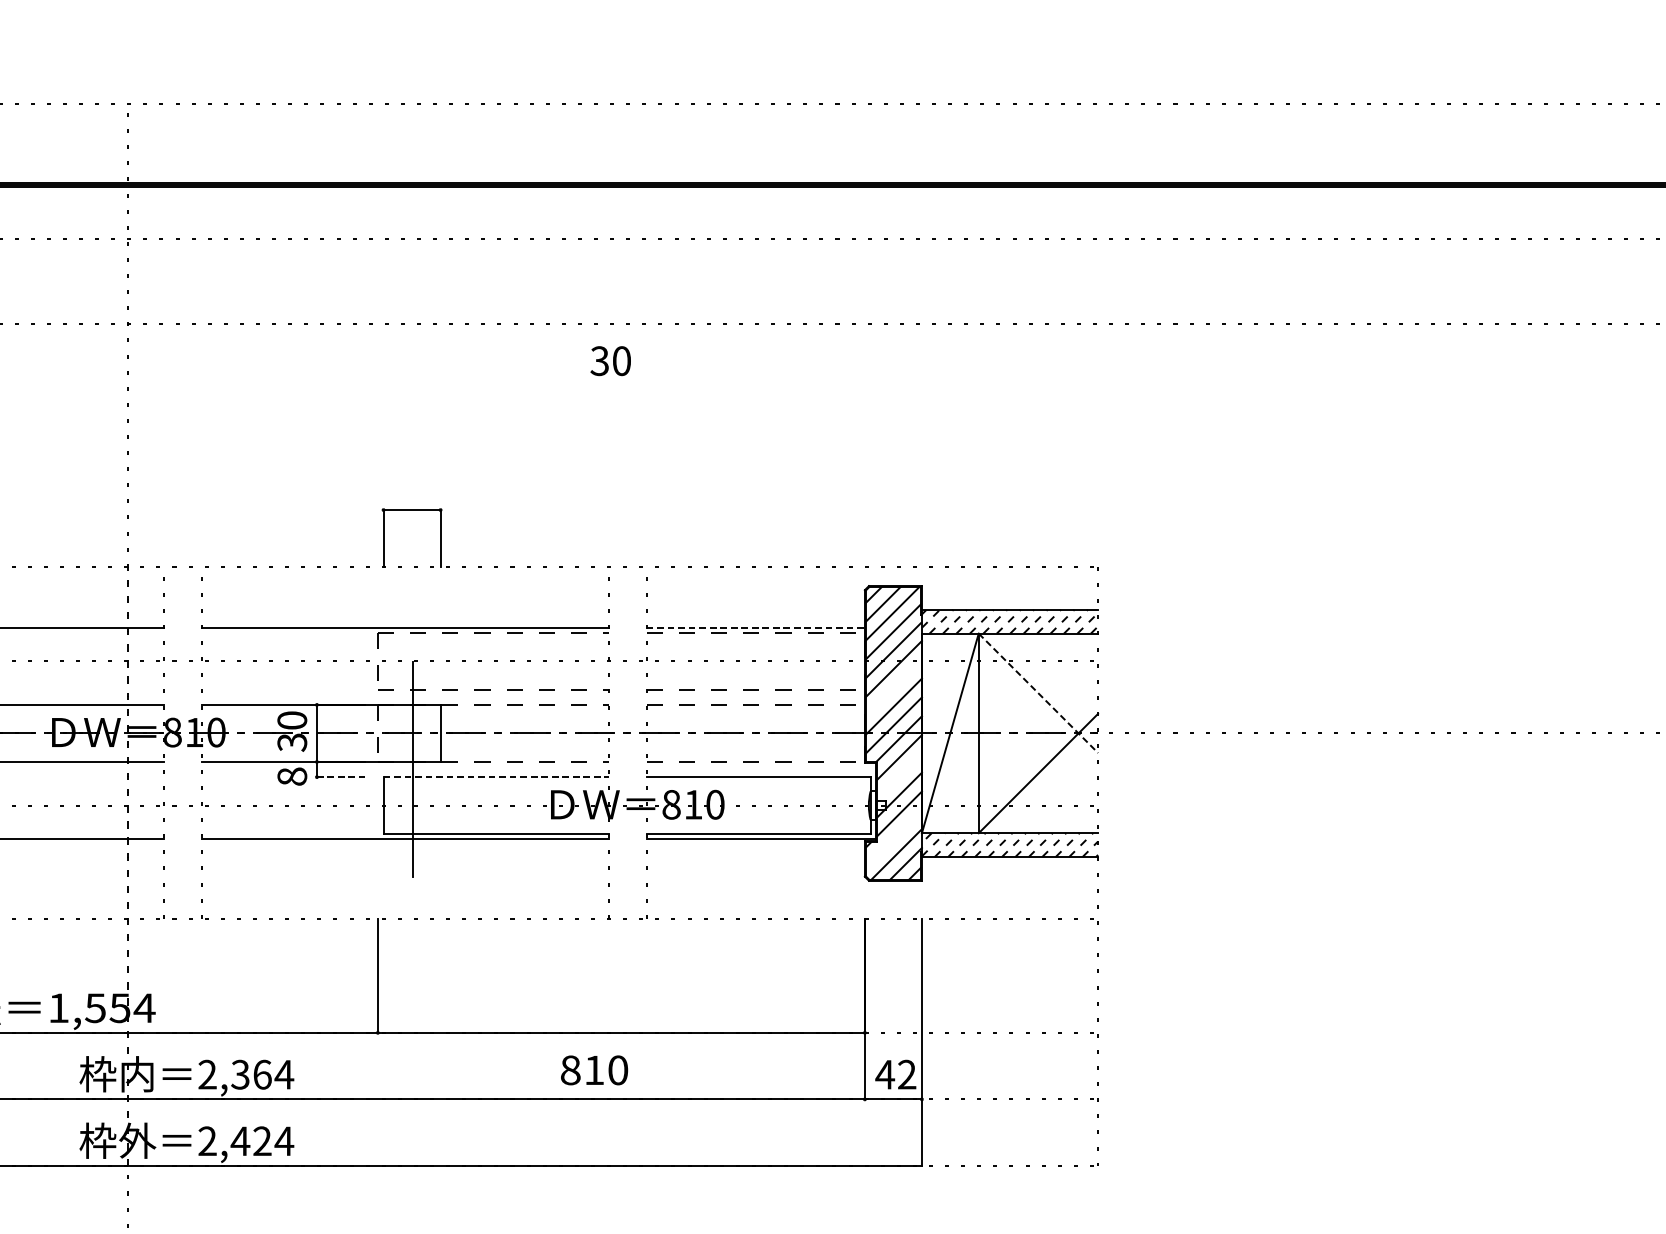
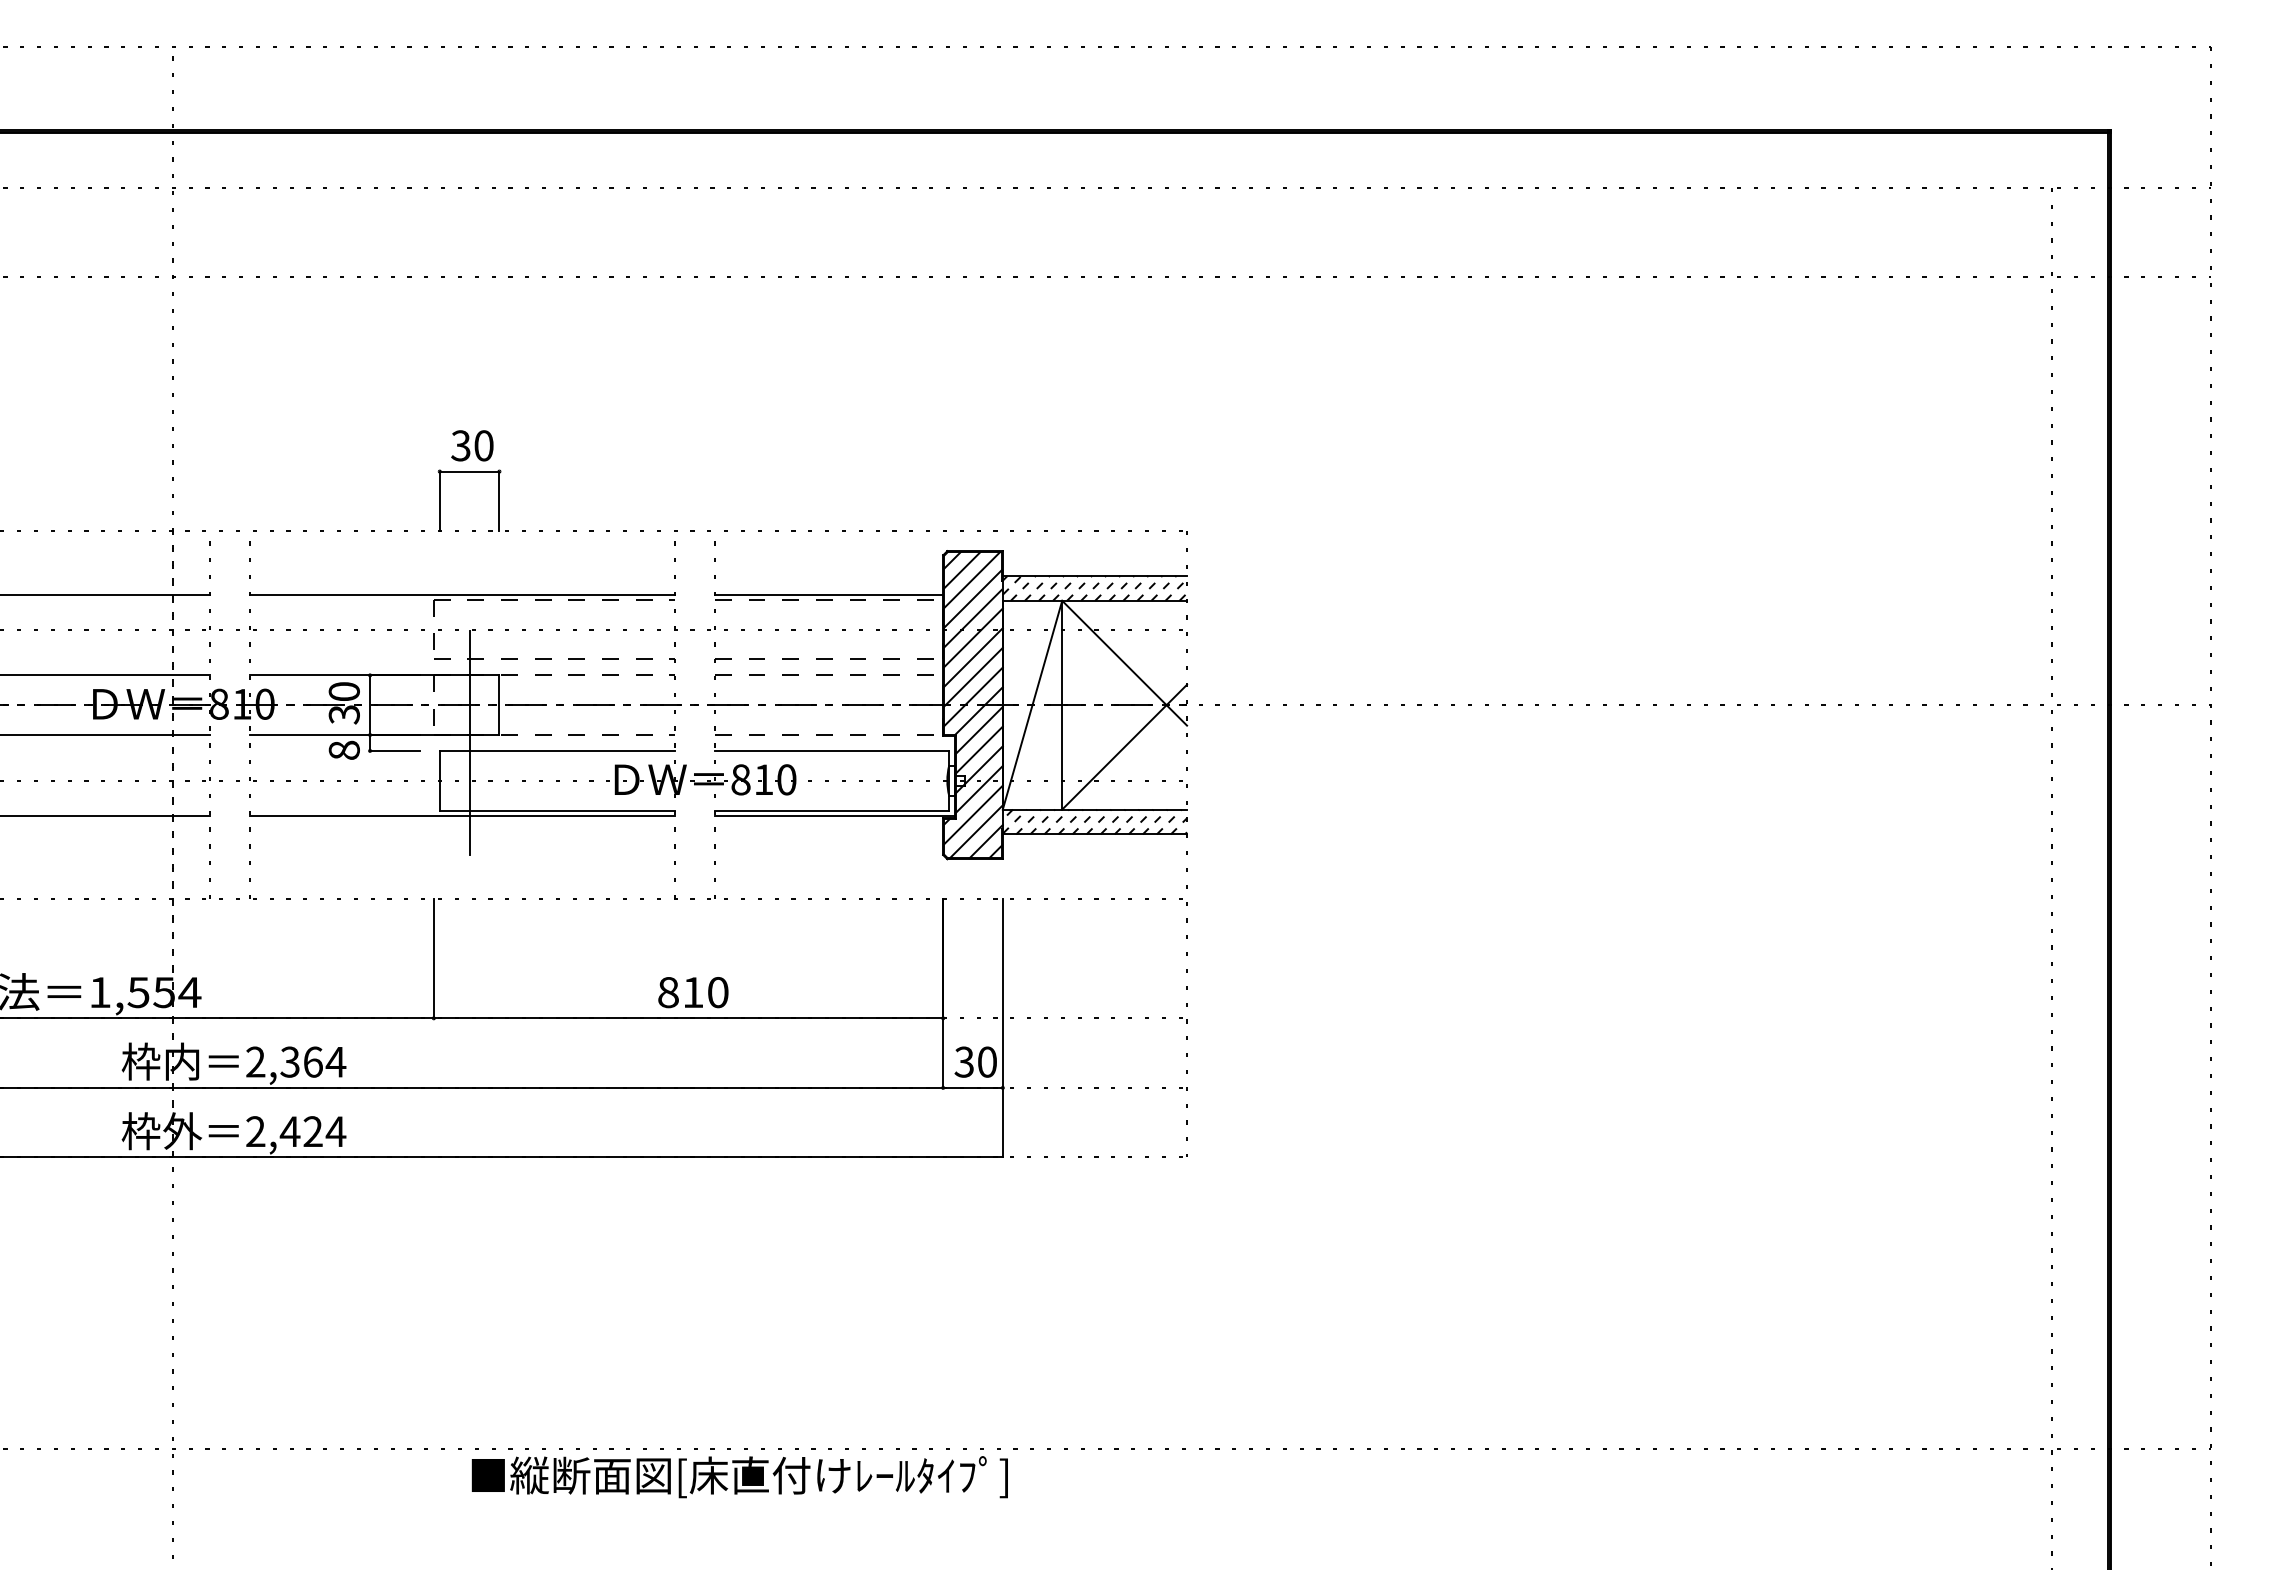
text: (610, 360) -> (472, 445), moved
line: (756, 627) -> (829, 594), dashed -> solid
line: (893, 687) -> (973, 657), added
line: (1038, 693) -> (1124, 663), dashed -> solid
line: (899, 775) -> (979, 749), added
line: (341, 776) -> (395, 750), dashed -> solid
line: (496, 776) -> (557, 750), dashed -> solid
line: (893, 837) -> (973, 814), added
text: (594, 1070) -> (693, 992), moved
text: (895, 1074) -> (975, 1061), 42 -> 30

